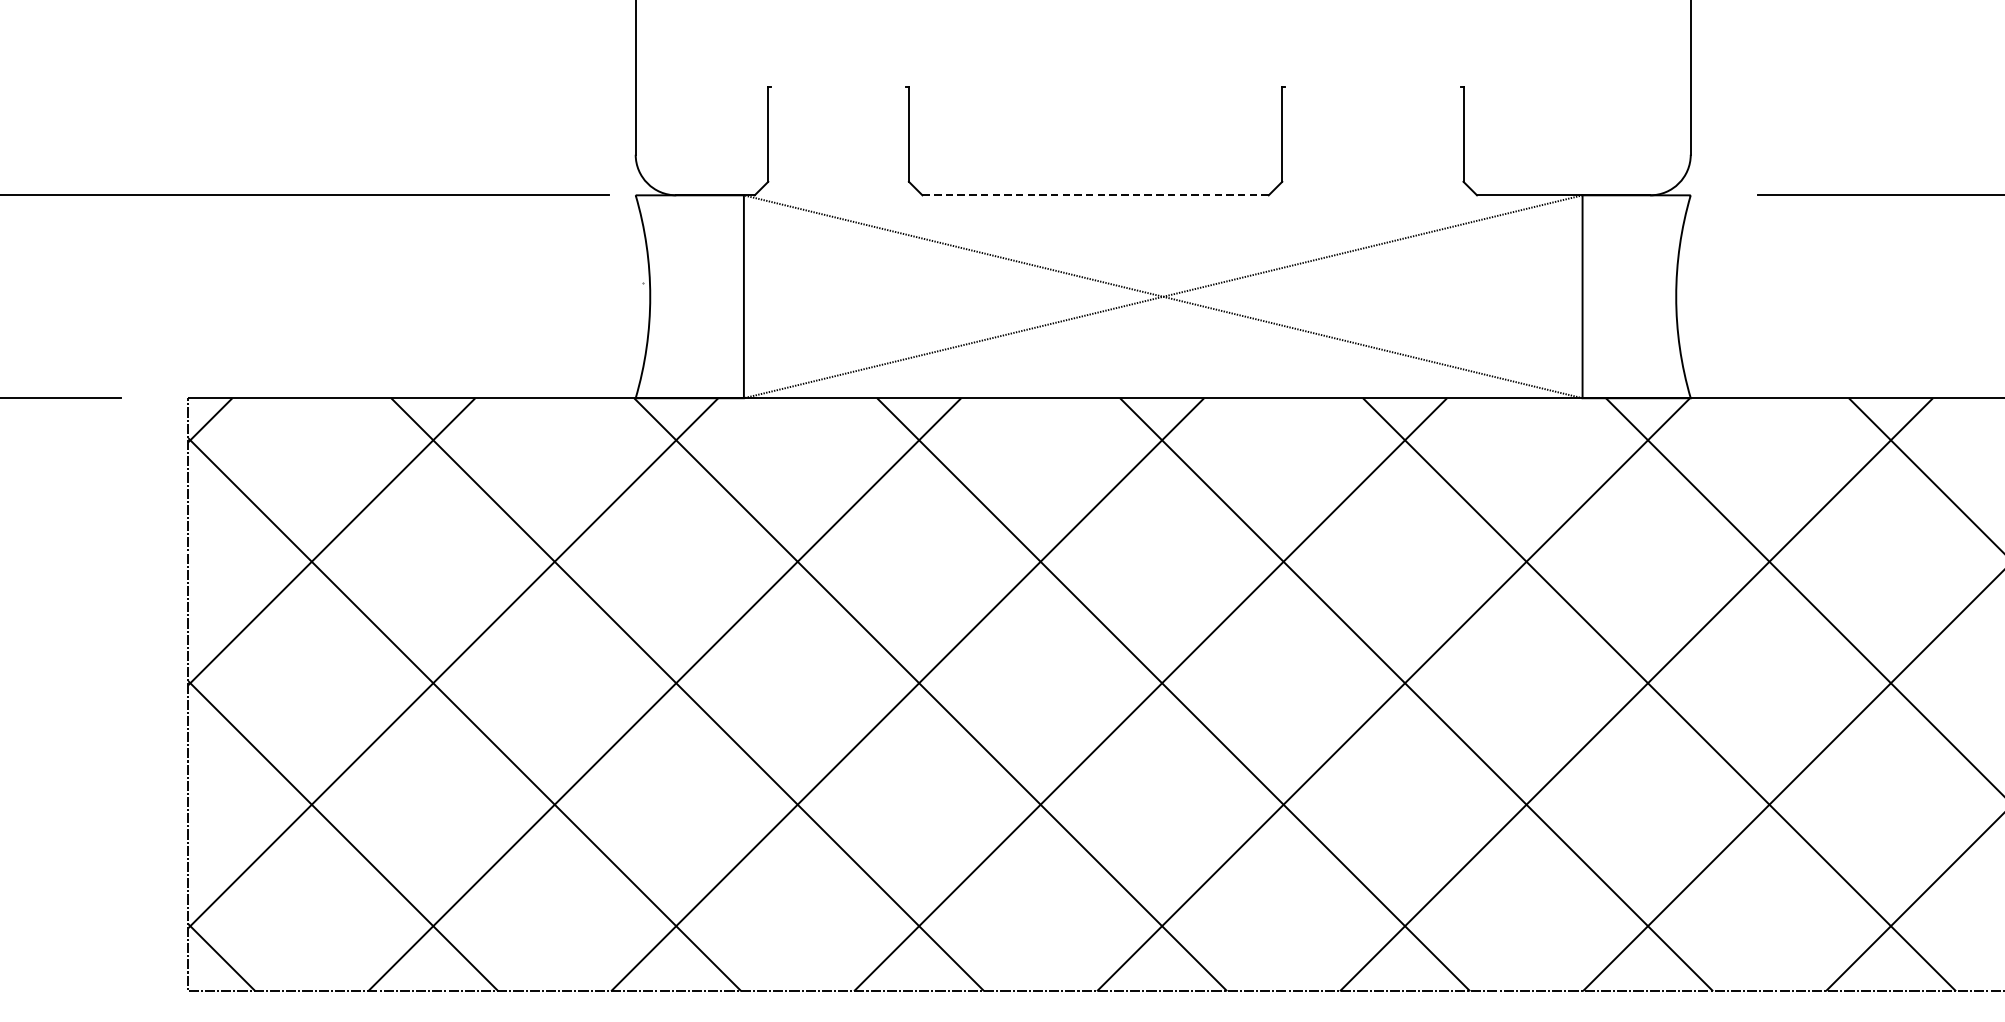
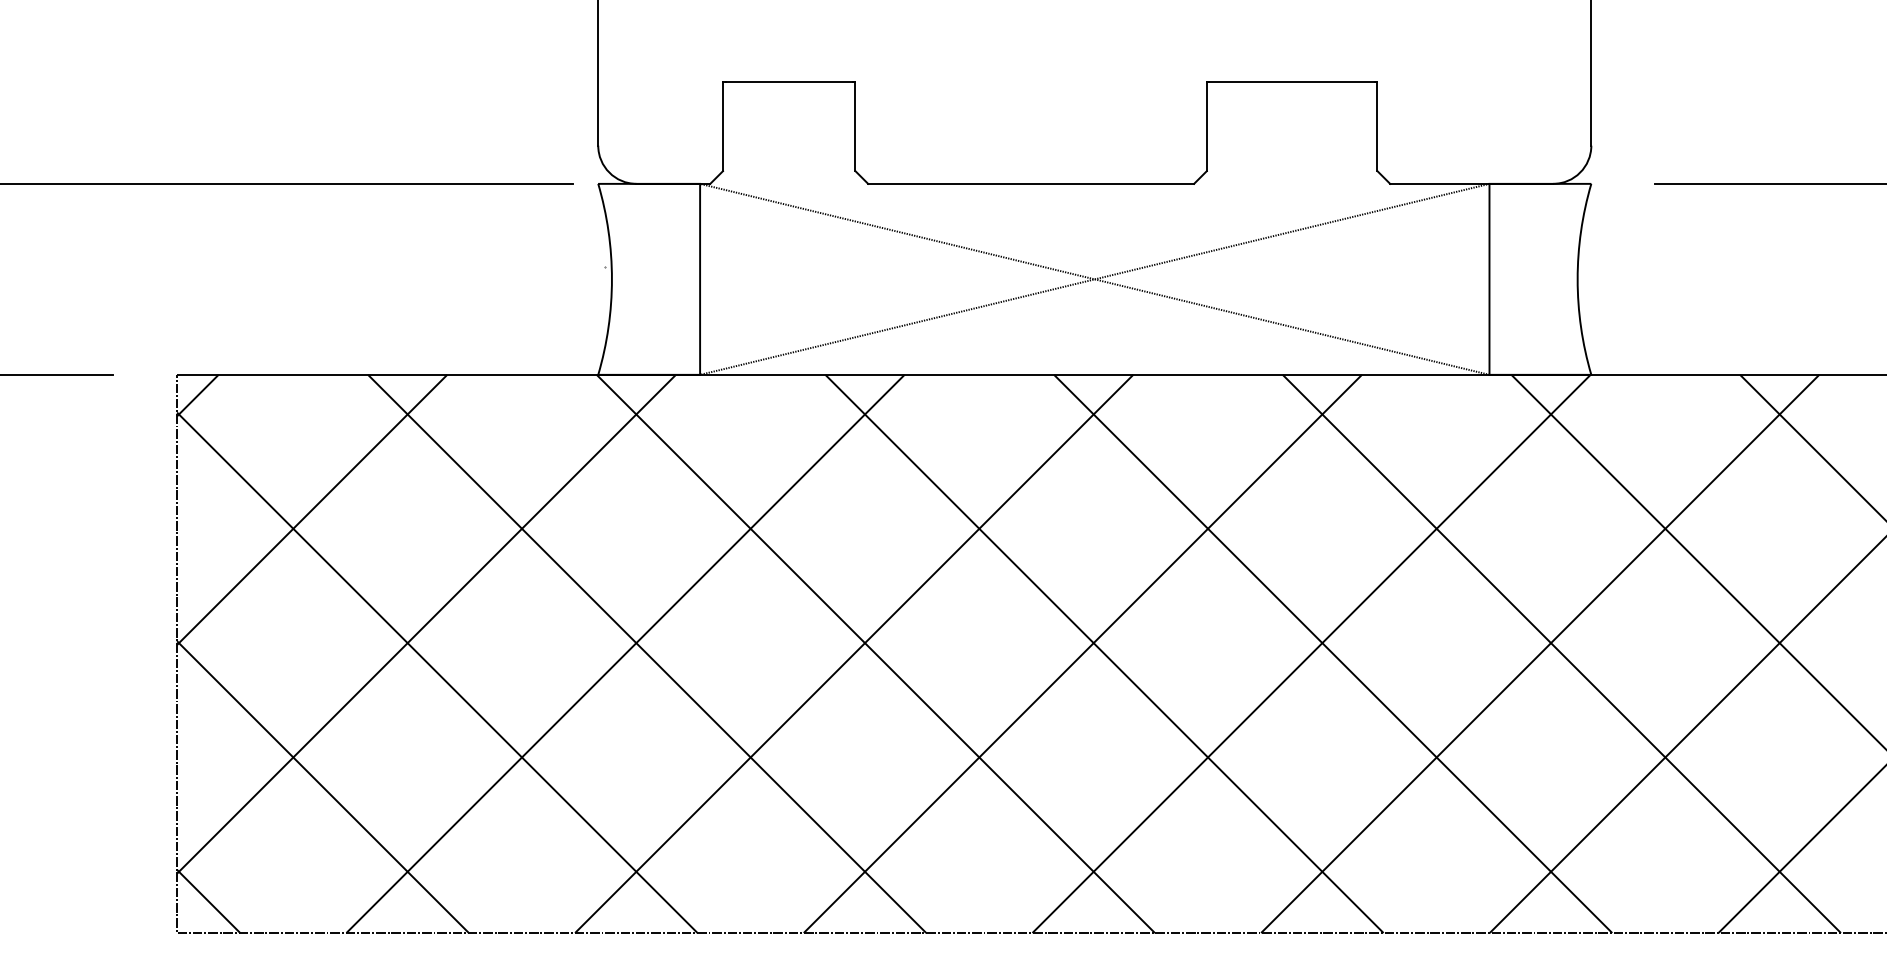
line: (837, 87) -> (788, 82), added
line: (1372, 87) -> (1291, 82), added
line: (1095, 194) -> (1031, 183), dashed -> solid

